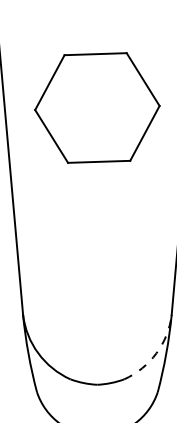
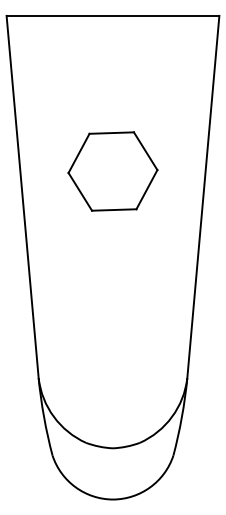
part: (96, 107) -> (112, 171), size x0.71
arc: (156, 352) -> (172, 416), dashed -> solid

